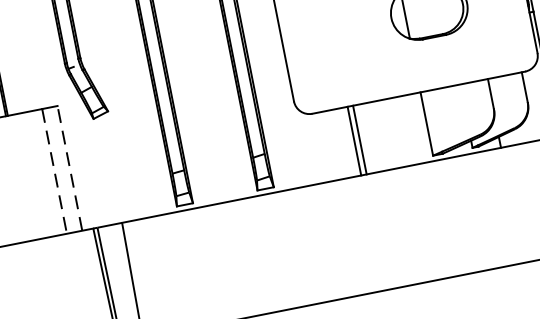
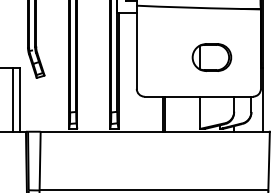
line: (70, 167) -> (20, 99), dashed -> solid
line: (54, 170) -> (12, 99), dashed -> solid

